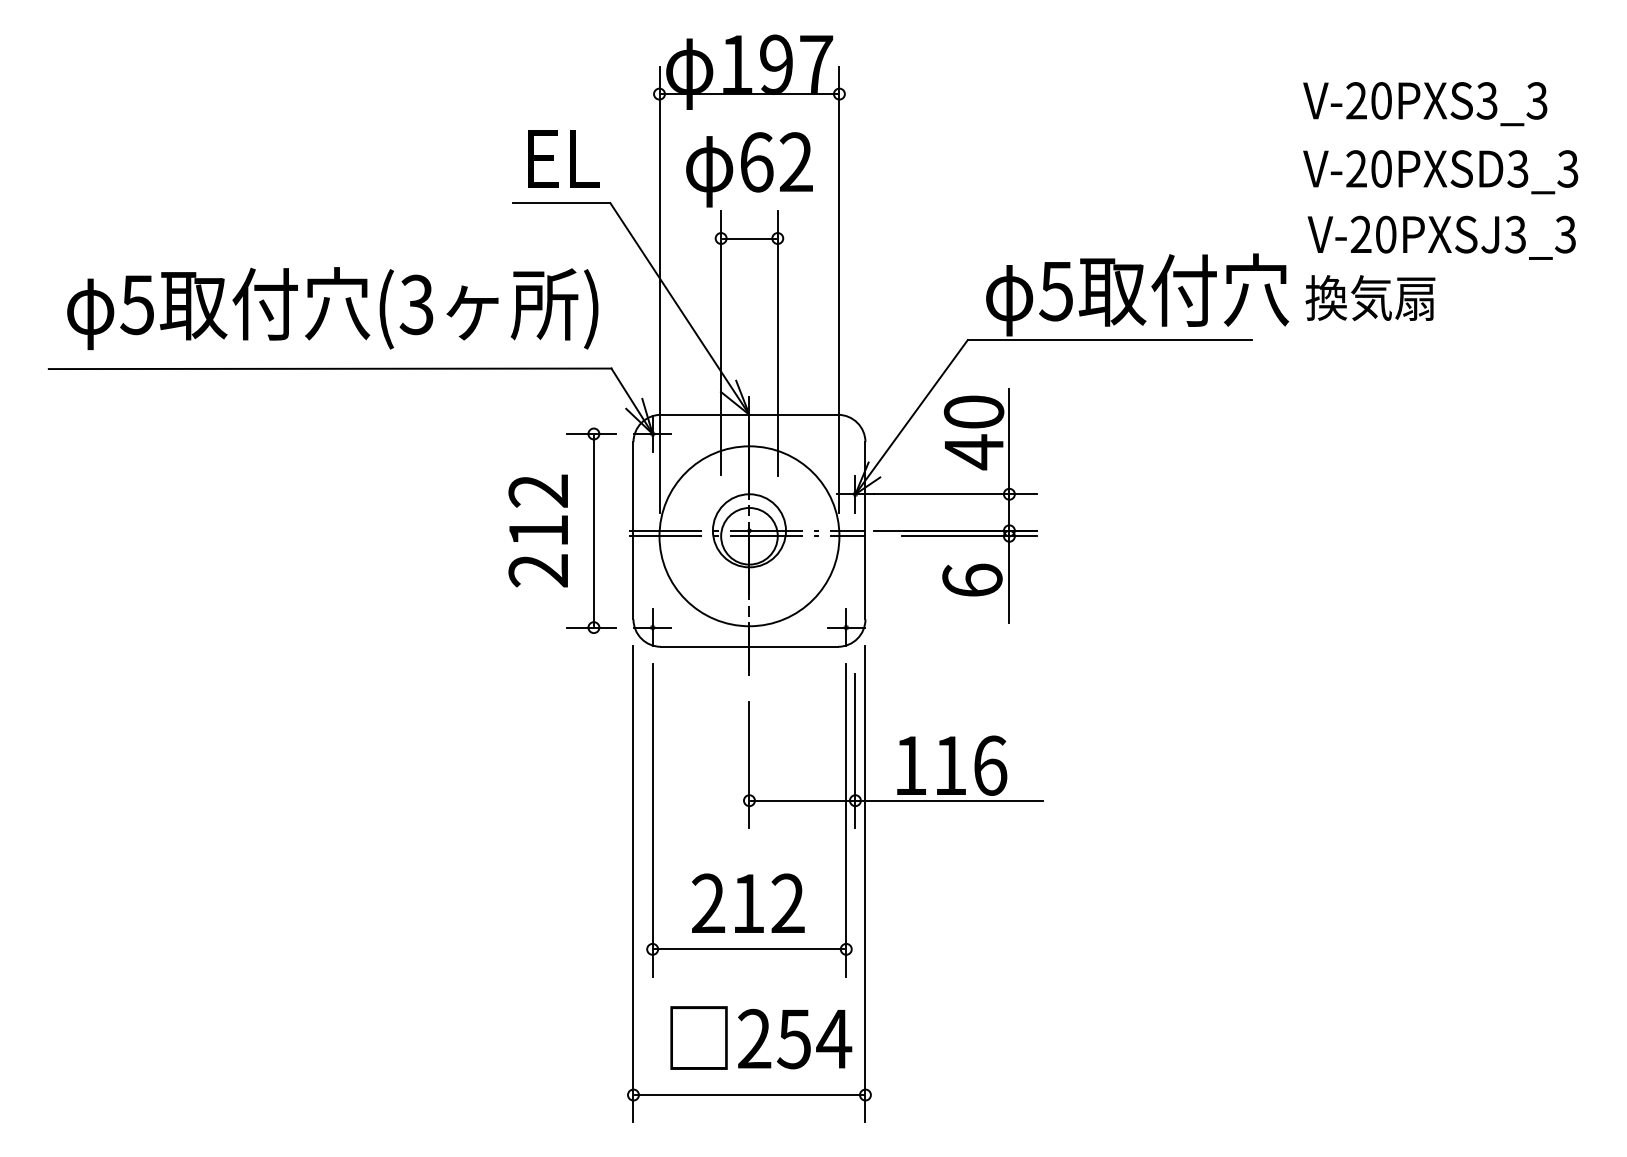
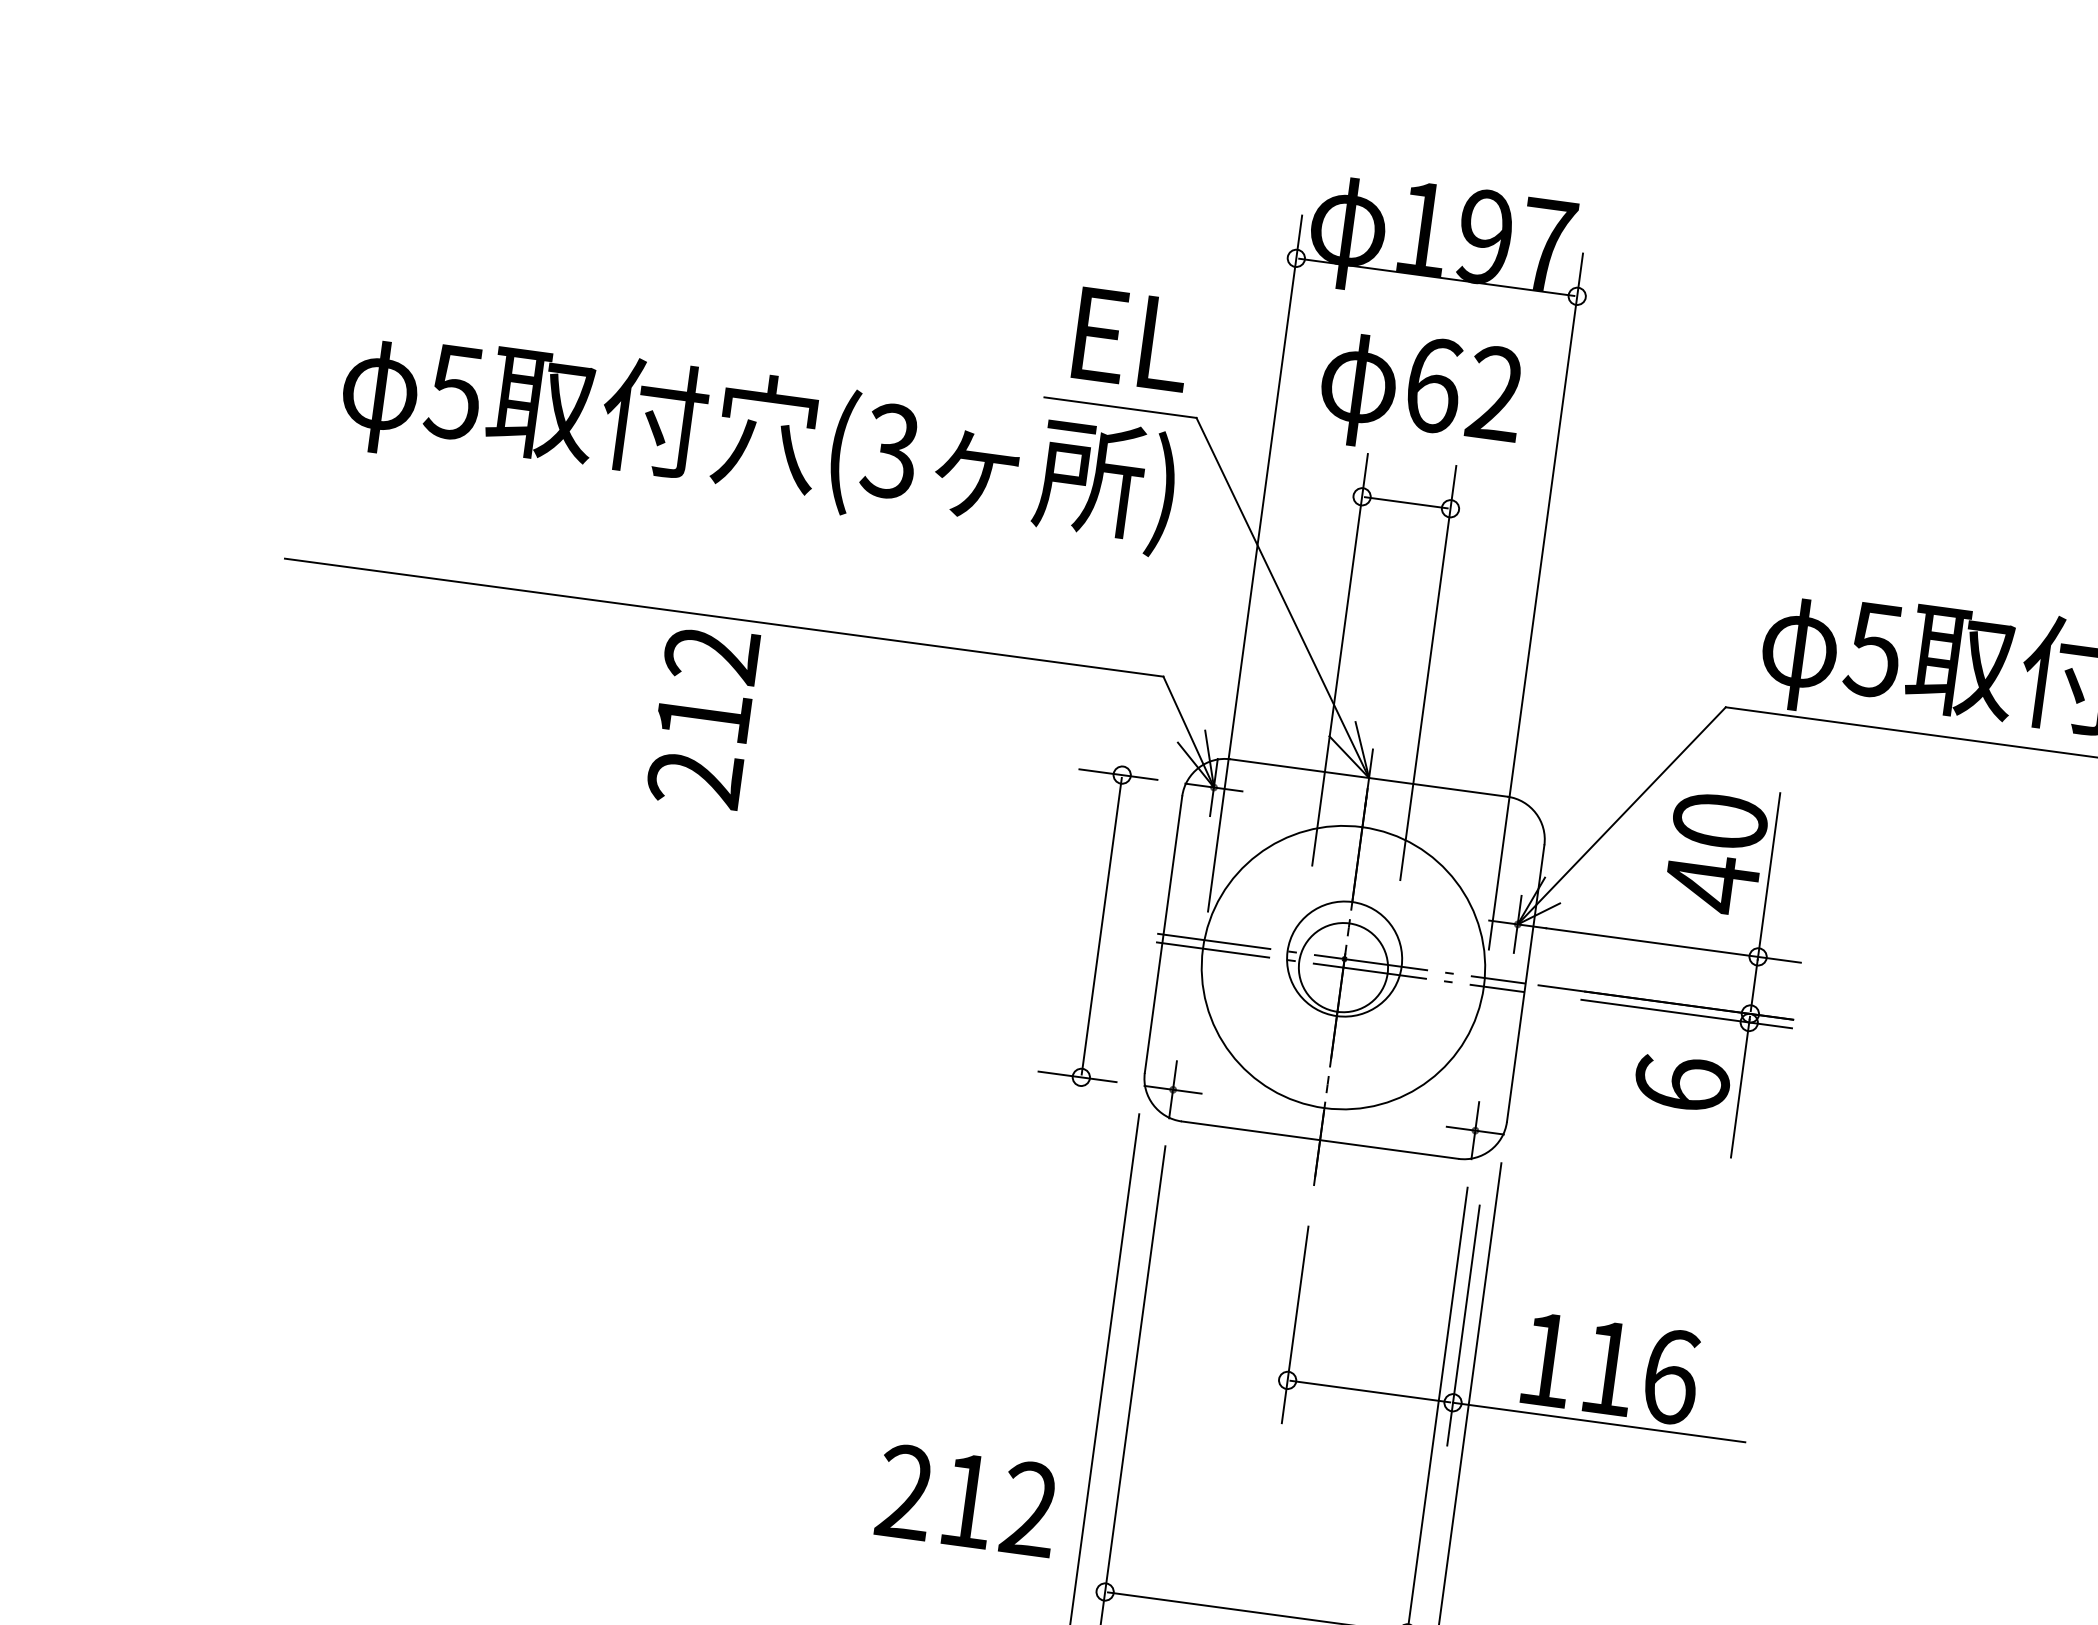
text: (332, 308) -> (758, 438), moved
text: (537, 530) -> (701, 715), moved
text: (748, 902) -> (968, 1499), moved

